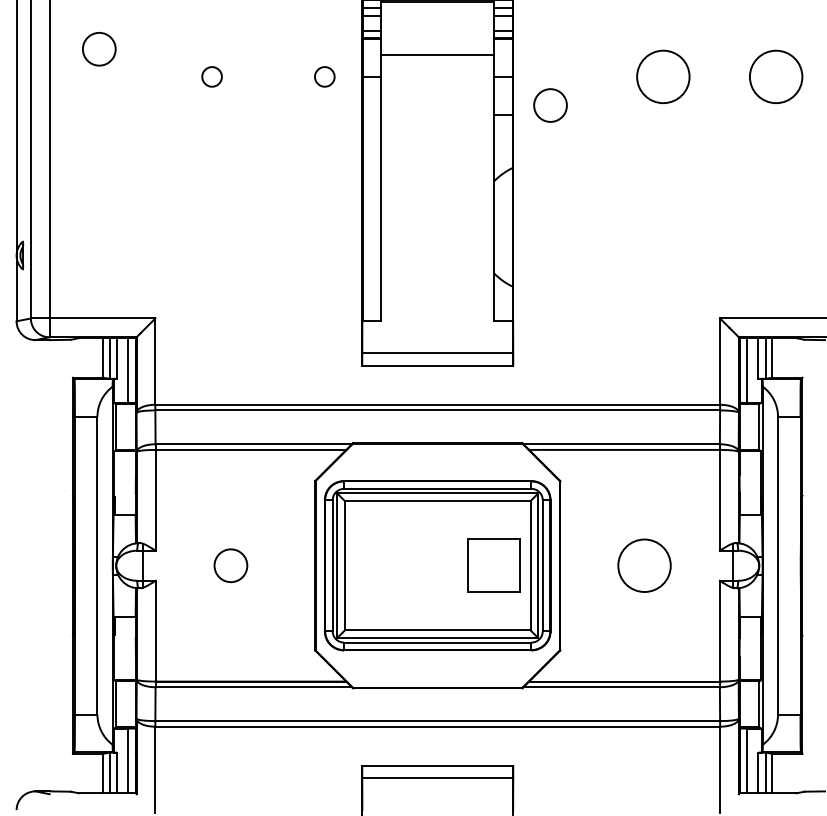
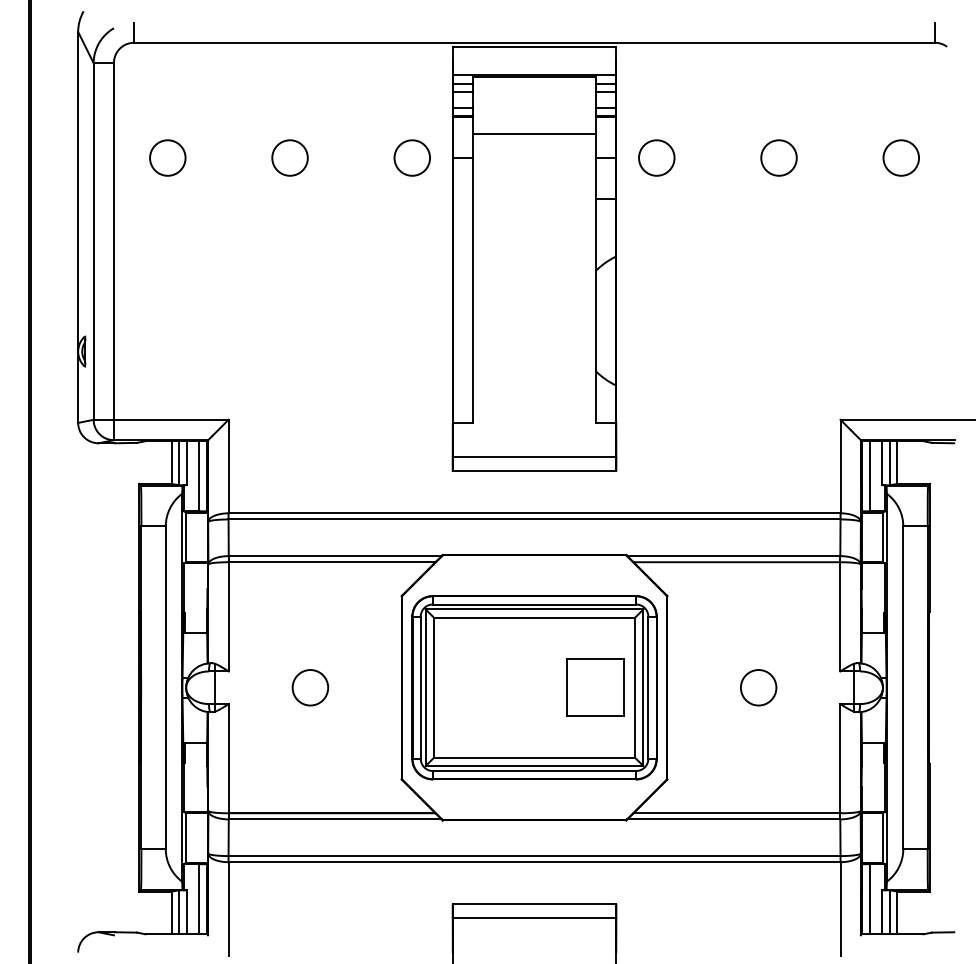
circle: (99, 48) -> (167, 157), moved
circle: (211, 76) -> (289, 157), size x1.67
circle: (324, 76) -> (411, 157), size x1.67
circle: (662, 76) -> (778, 157), size x0.62
circle: (776, 76) -> (901, 157), size x0.62
circle: (550, 105) -> (656, 157), moved
circle: (644, 565) -> (758, 687), size x0.62

